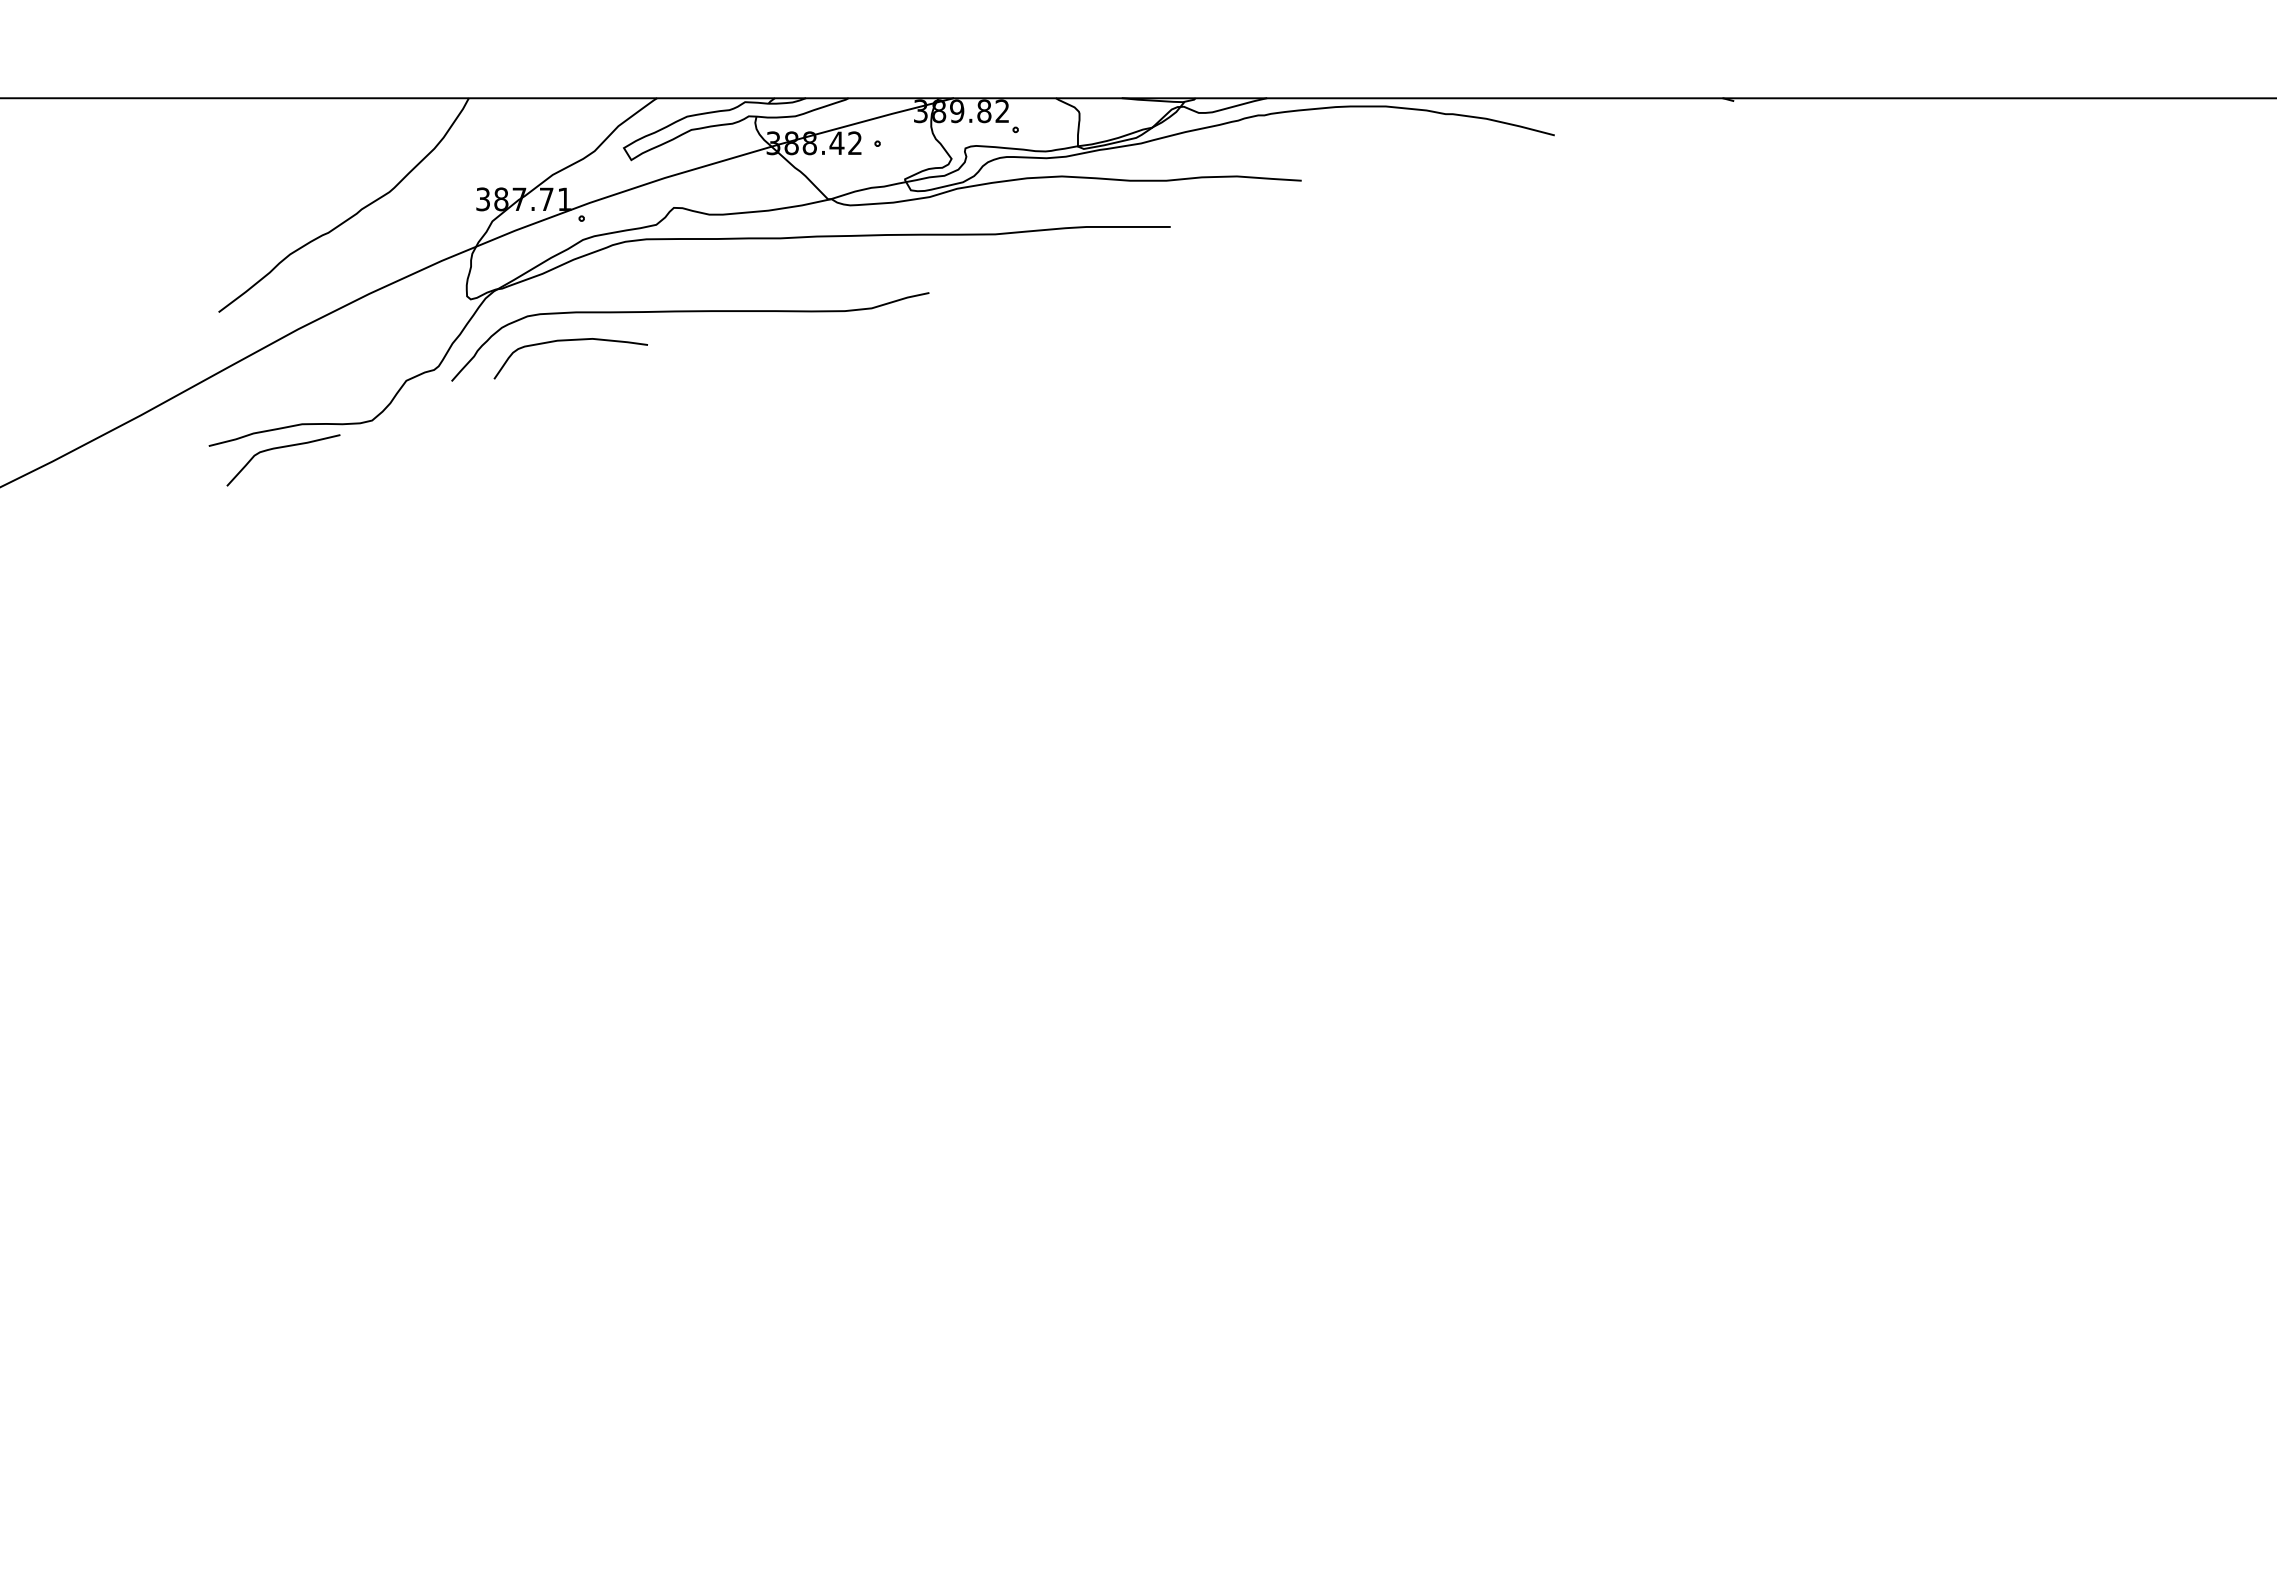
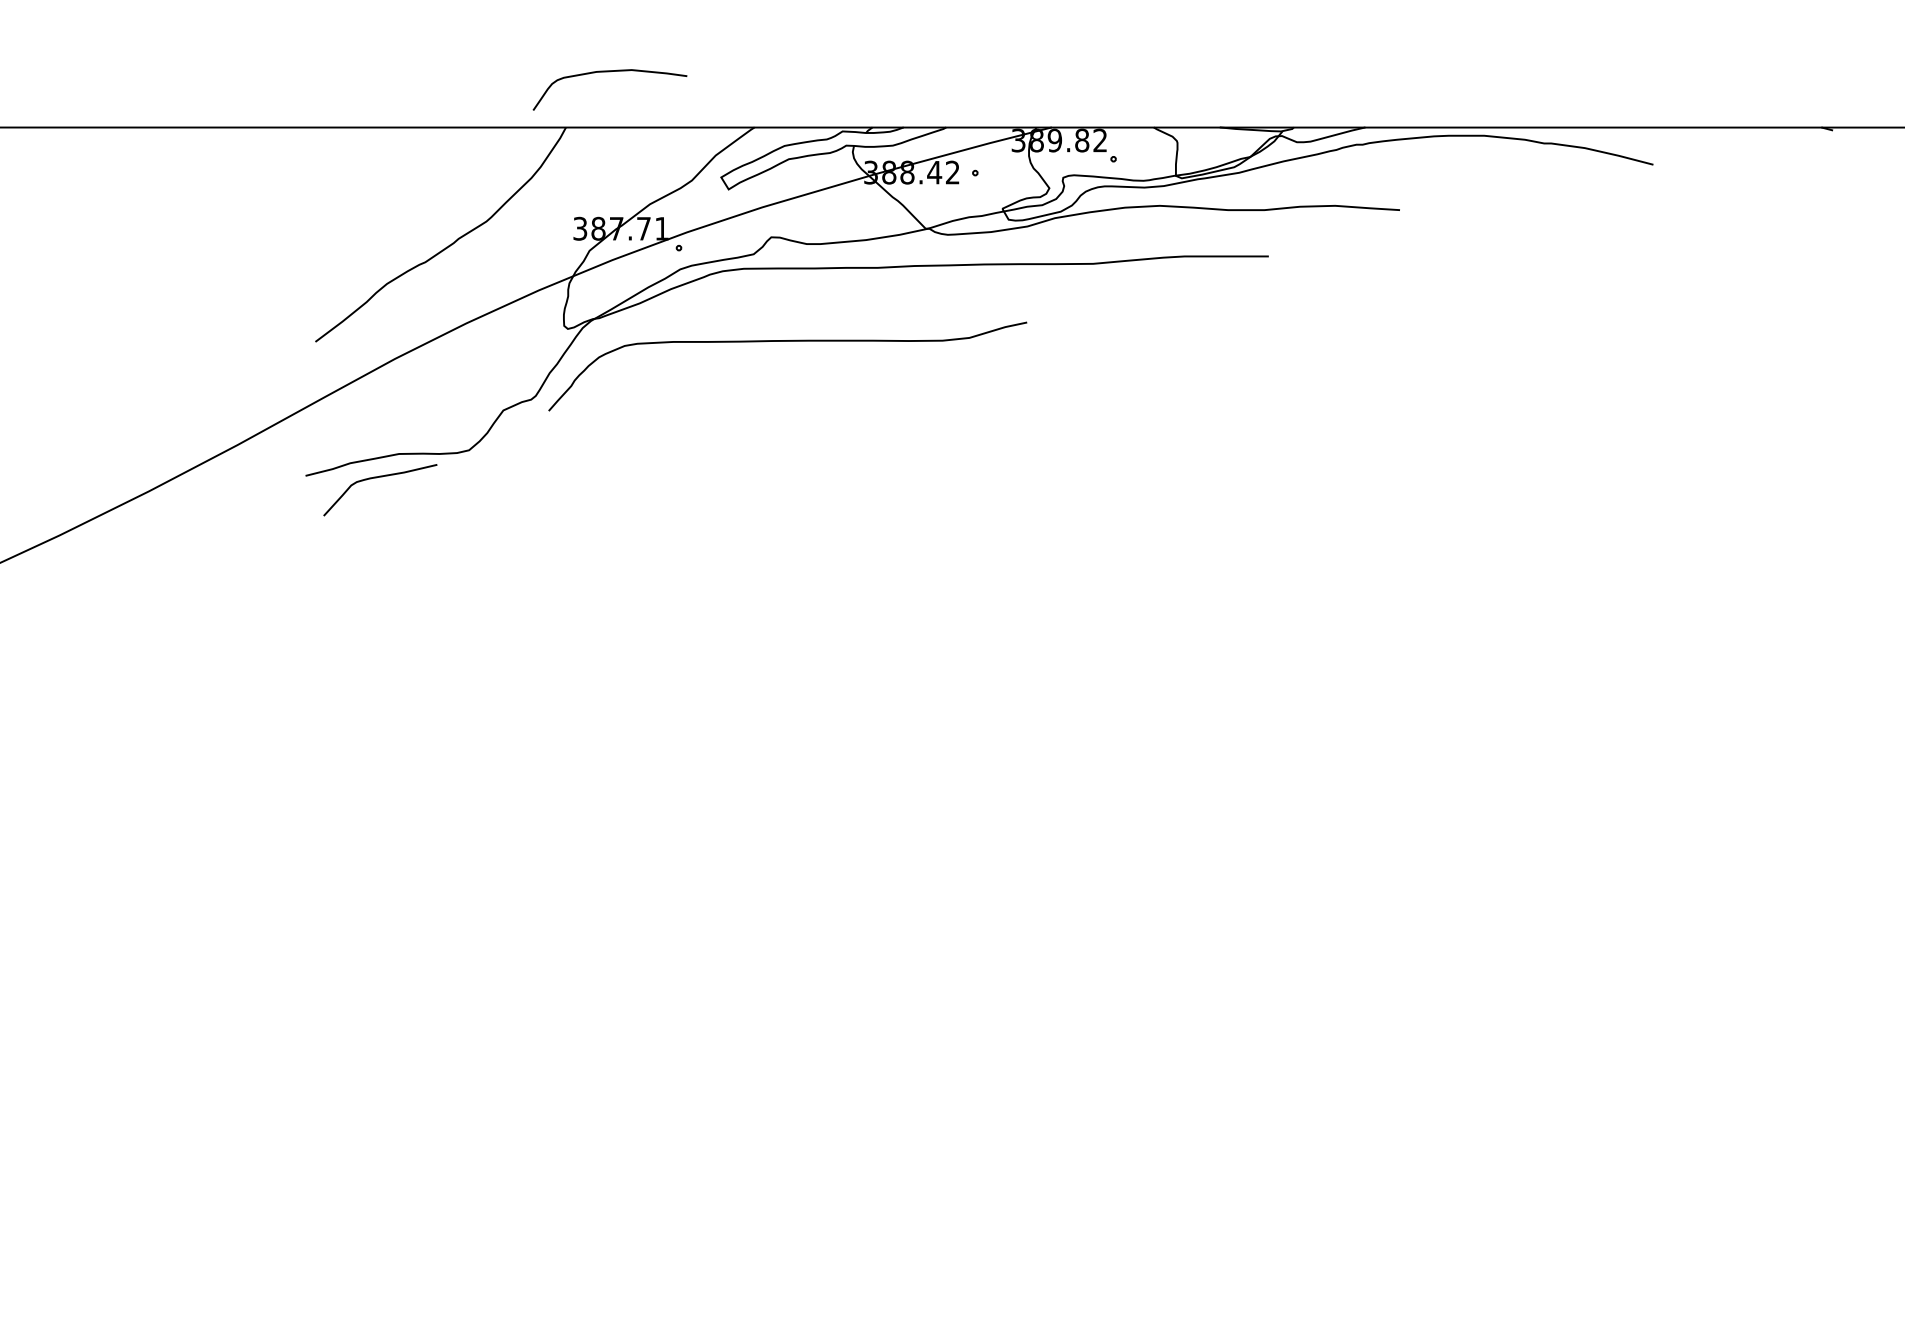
curve: (567, 341) -> (606, 72), moved

